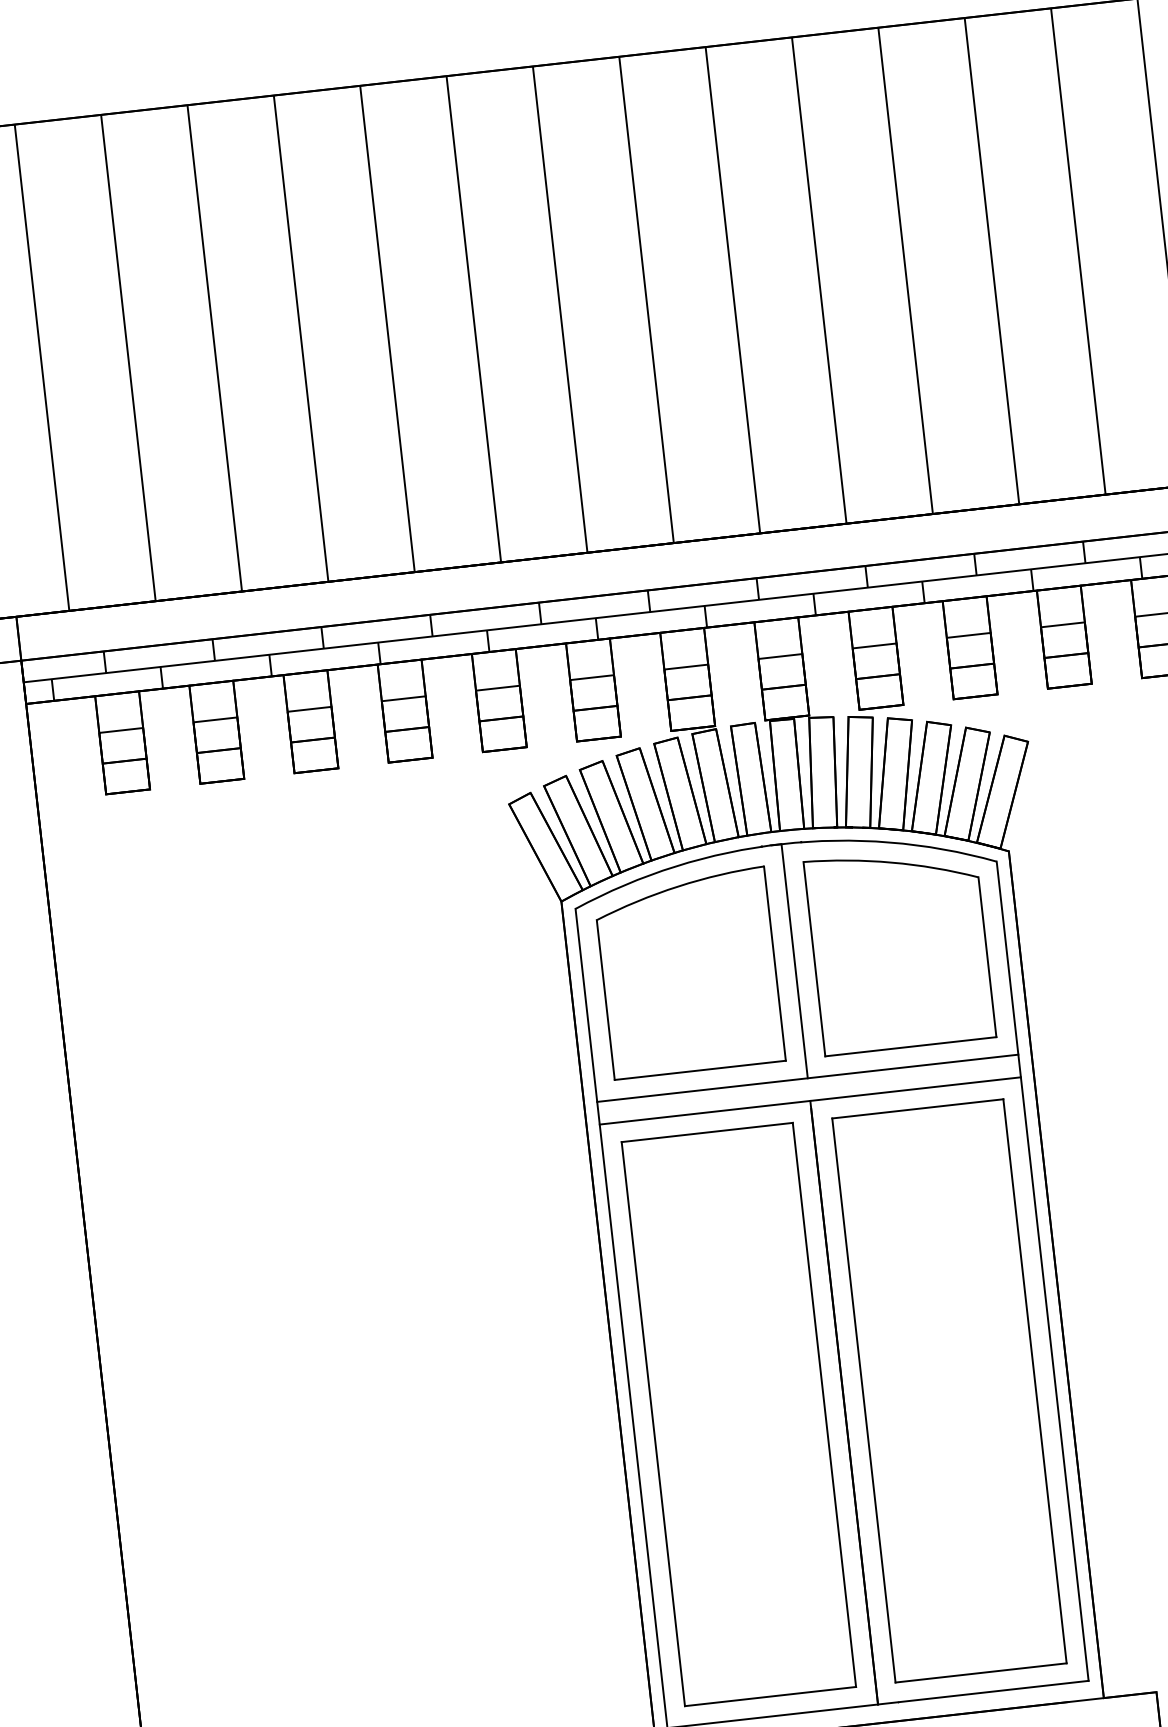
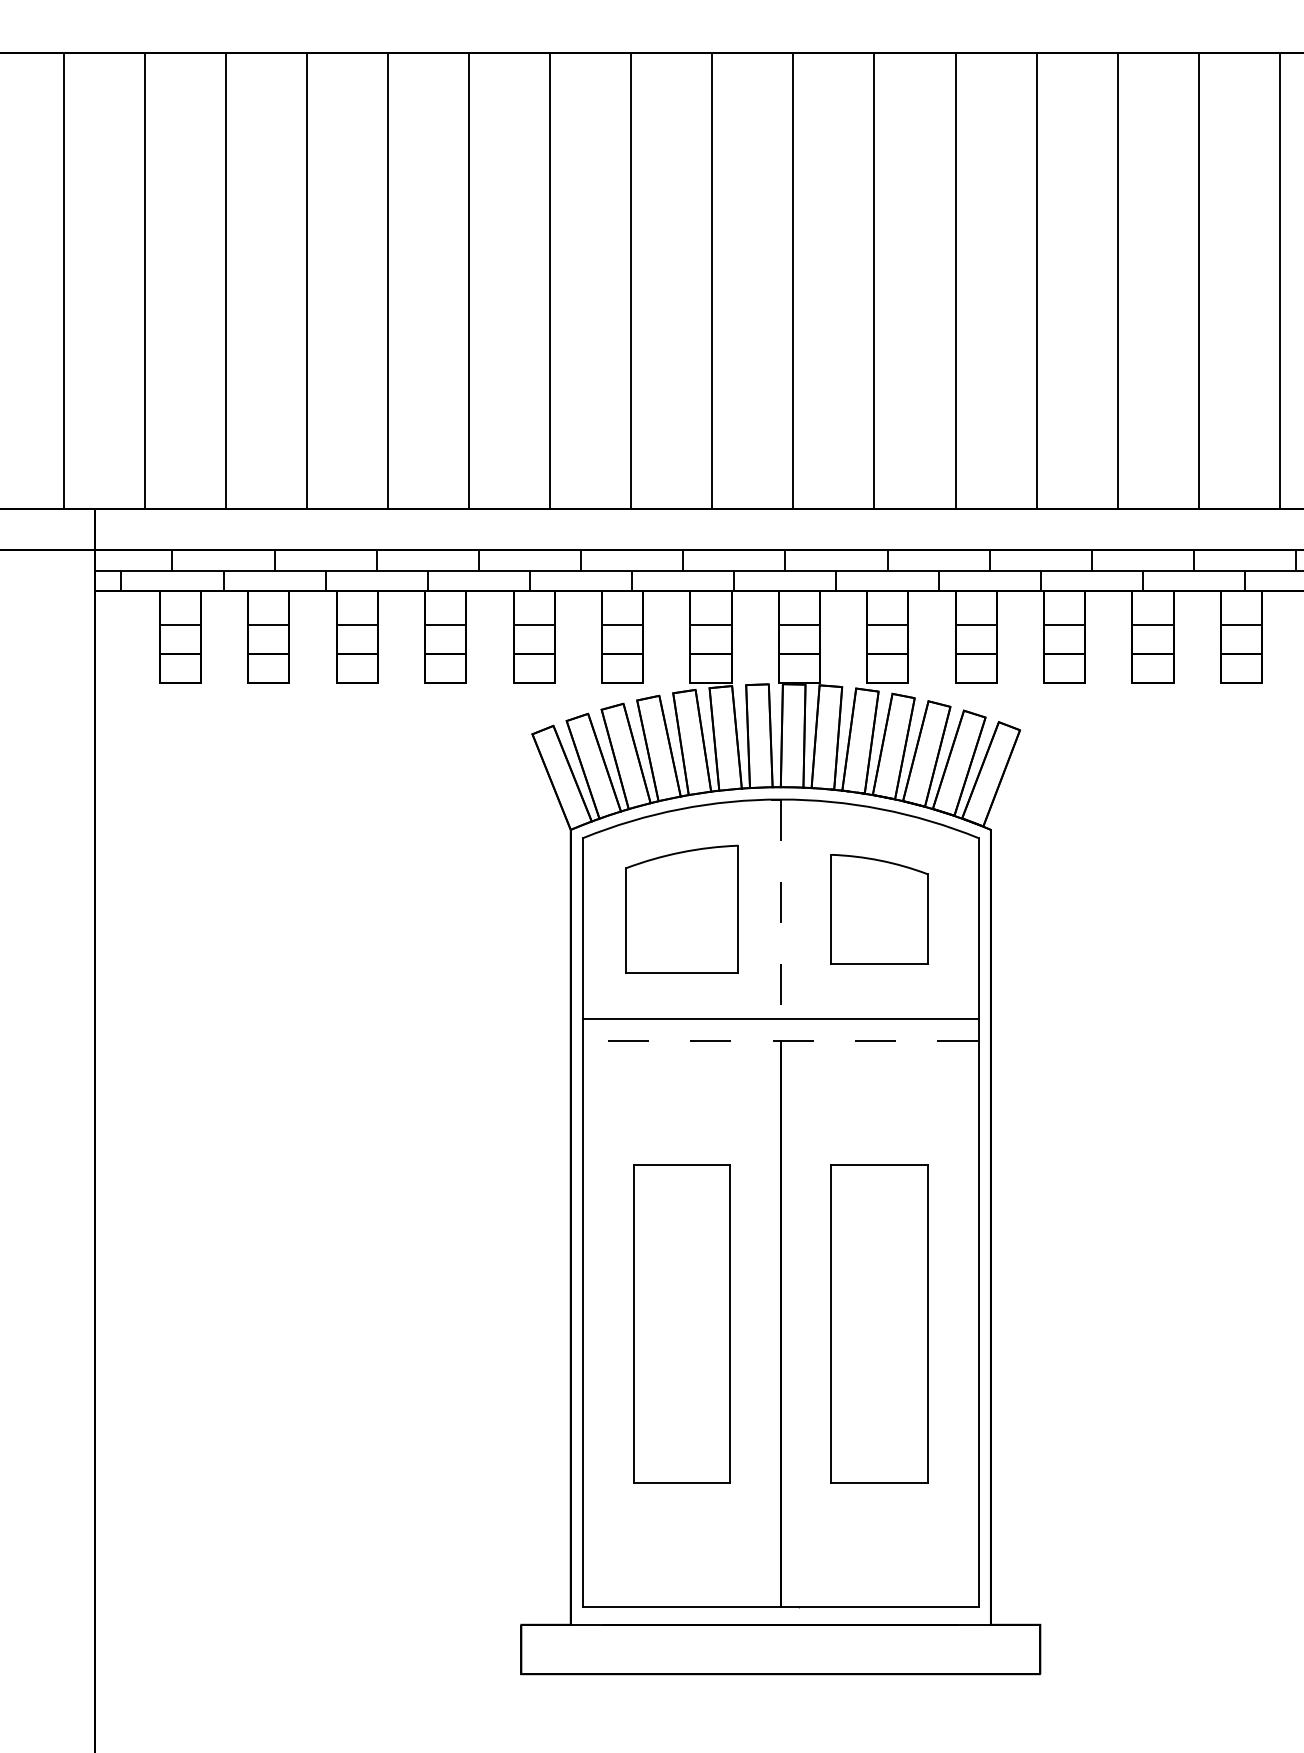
part: (899, 949) -> (879, 909), size x0.6
line: (794, 961) -> (780, 909), solid -> dashed
part: (688, 973) -> (681, 909), size x0.7
line: (809, 1100) -> (780, 1040), solid -> dashed
part: (949, 1390) -> (879, 1323), size x0.6
part: (738, 1414) -> (681, 1323), size x0.6

